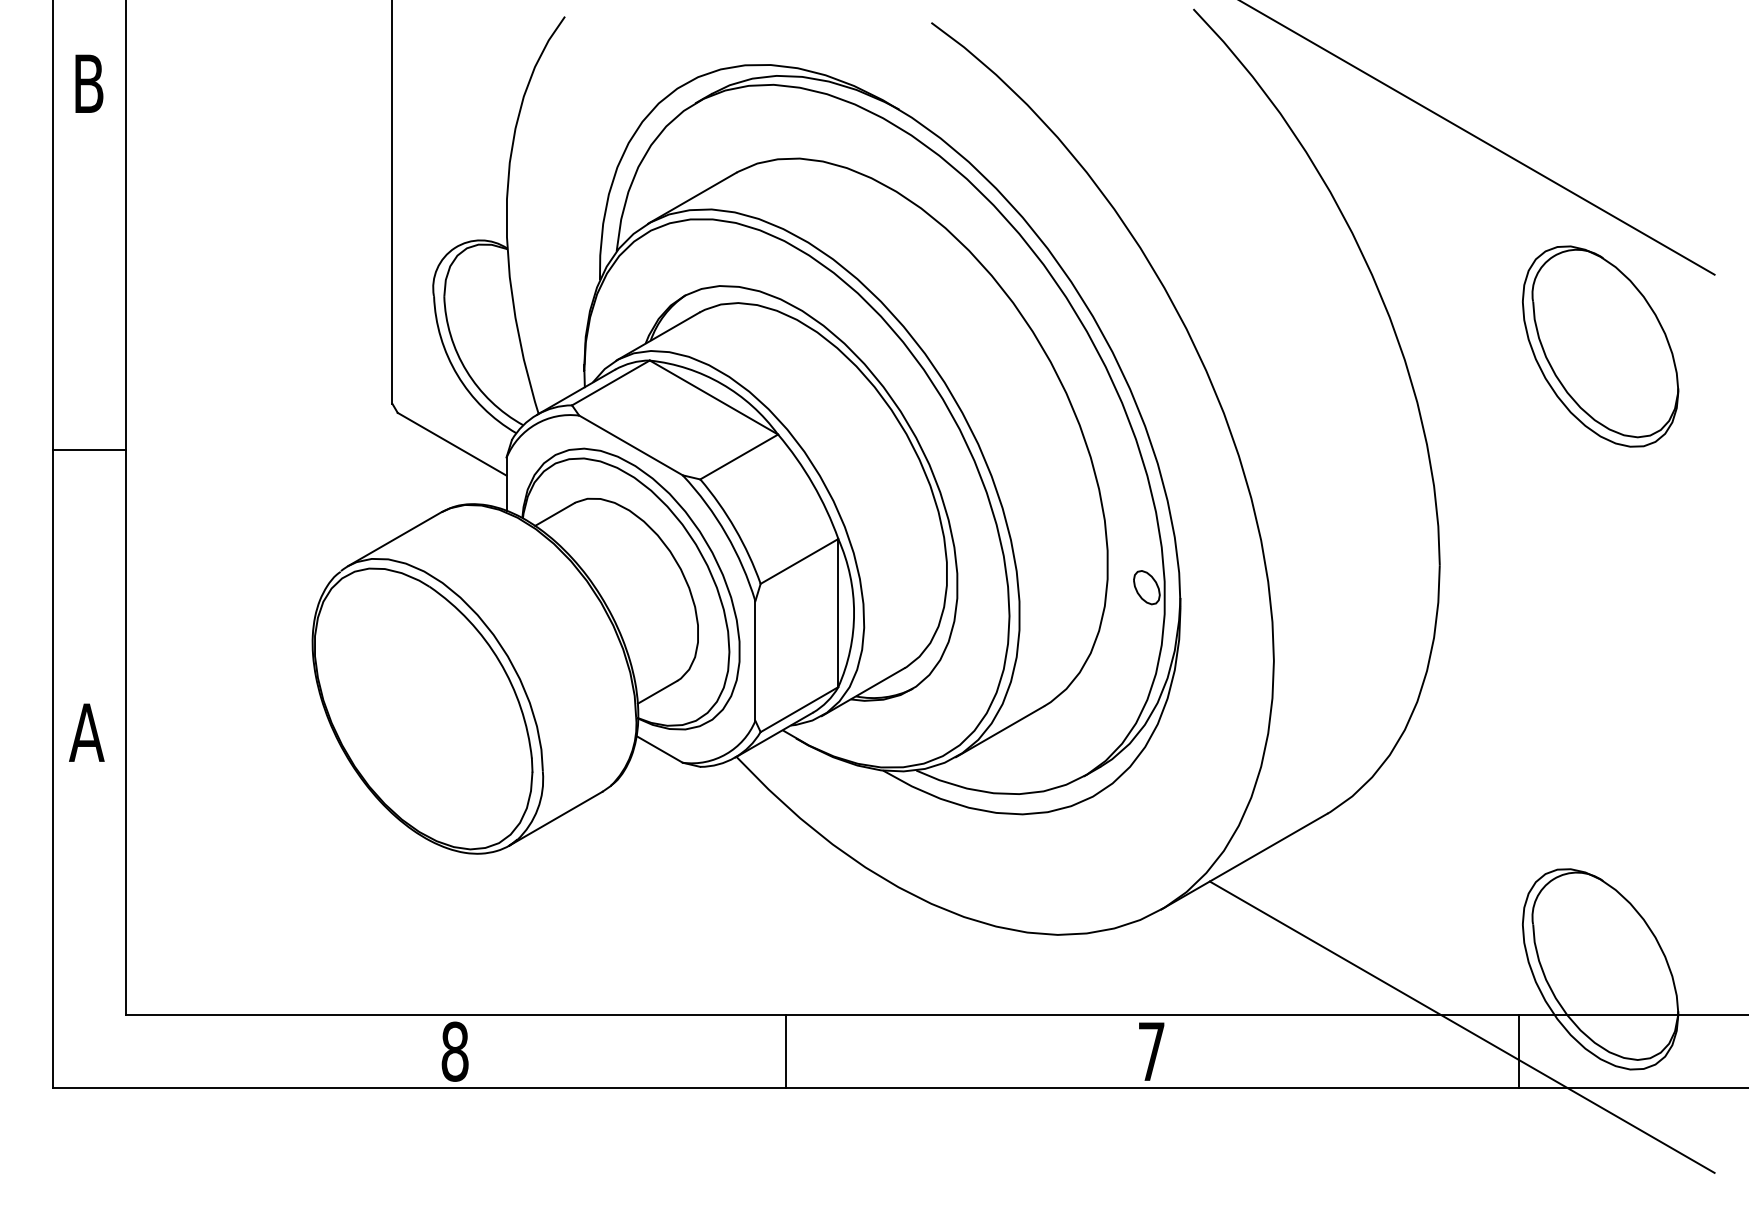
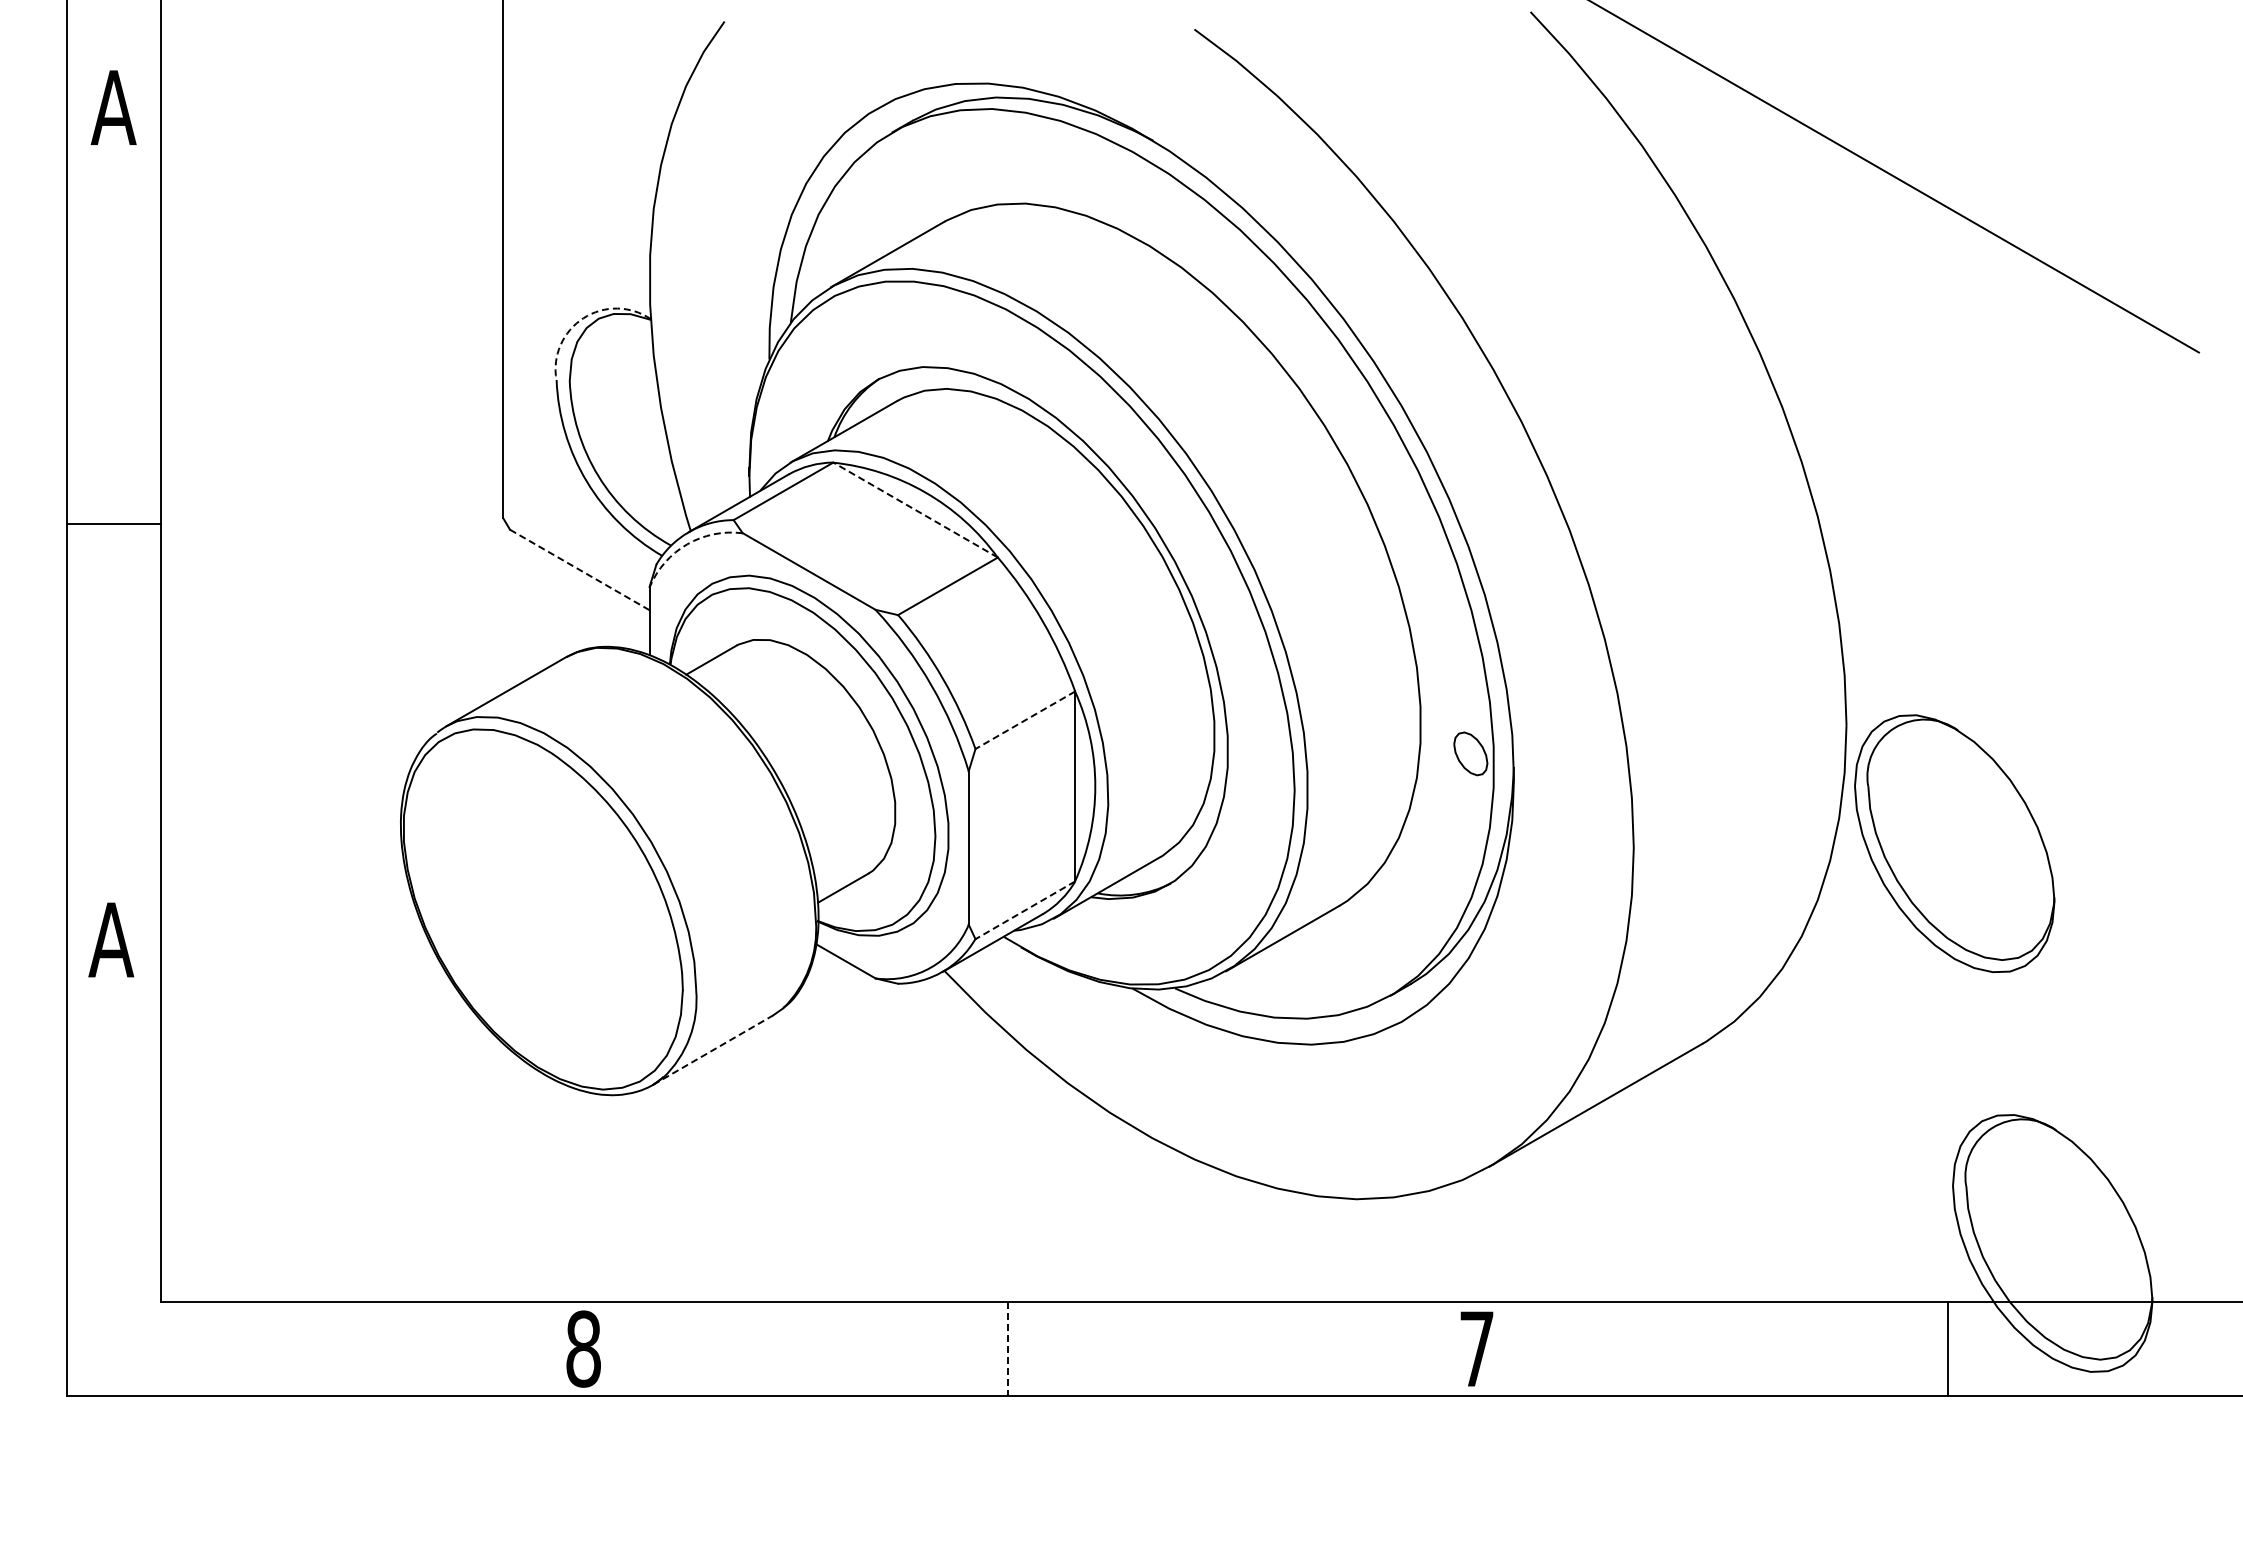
text: (88, 83) -> (113, 107), B -> A
arc: (455, 248) -> (583, 318), solid -> dashed
part: (1600, 346) -> (1954, 843), moved
line: (713, 397) -> (915, 509), solid -> dashed
arc: (536, 424) -> (687, 544), solid -> dashed
line: (451, 443) -> (579, 569), solid -> dashed
line: (89, 450) -> (114, 523), moved
line: (799, 561) -> (1025, 720), solid -> dashed
line: (799, 709) -> (1025, 910), solid -> dashed
line: (556, 818) -> (713, 1049), solid -> dashed
line: (1461, 1027) -> (1874, 1317), removed
line: (785, 1052) -> (1007, 1349), solid -> dashed

